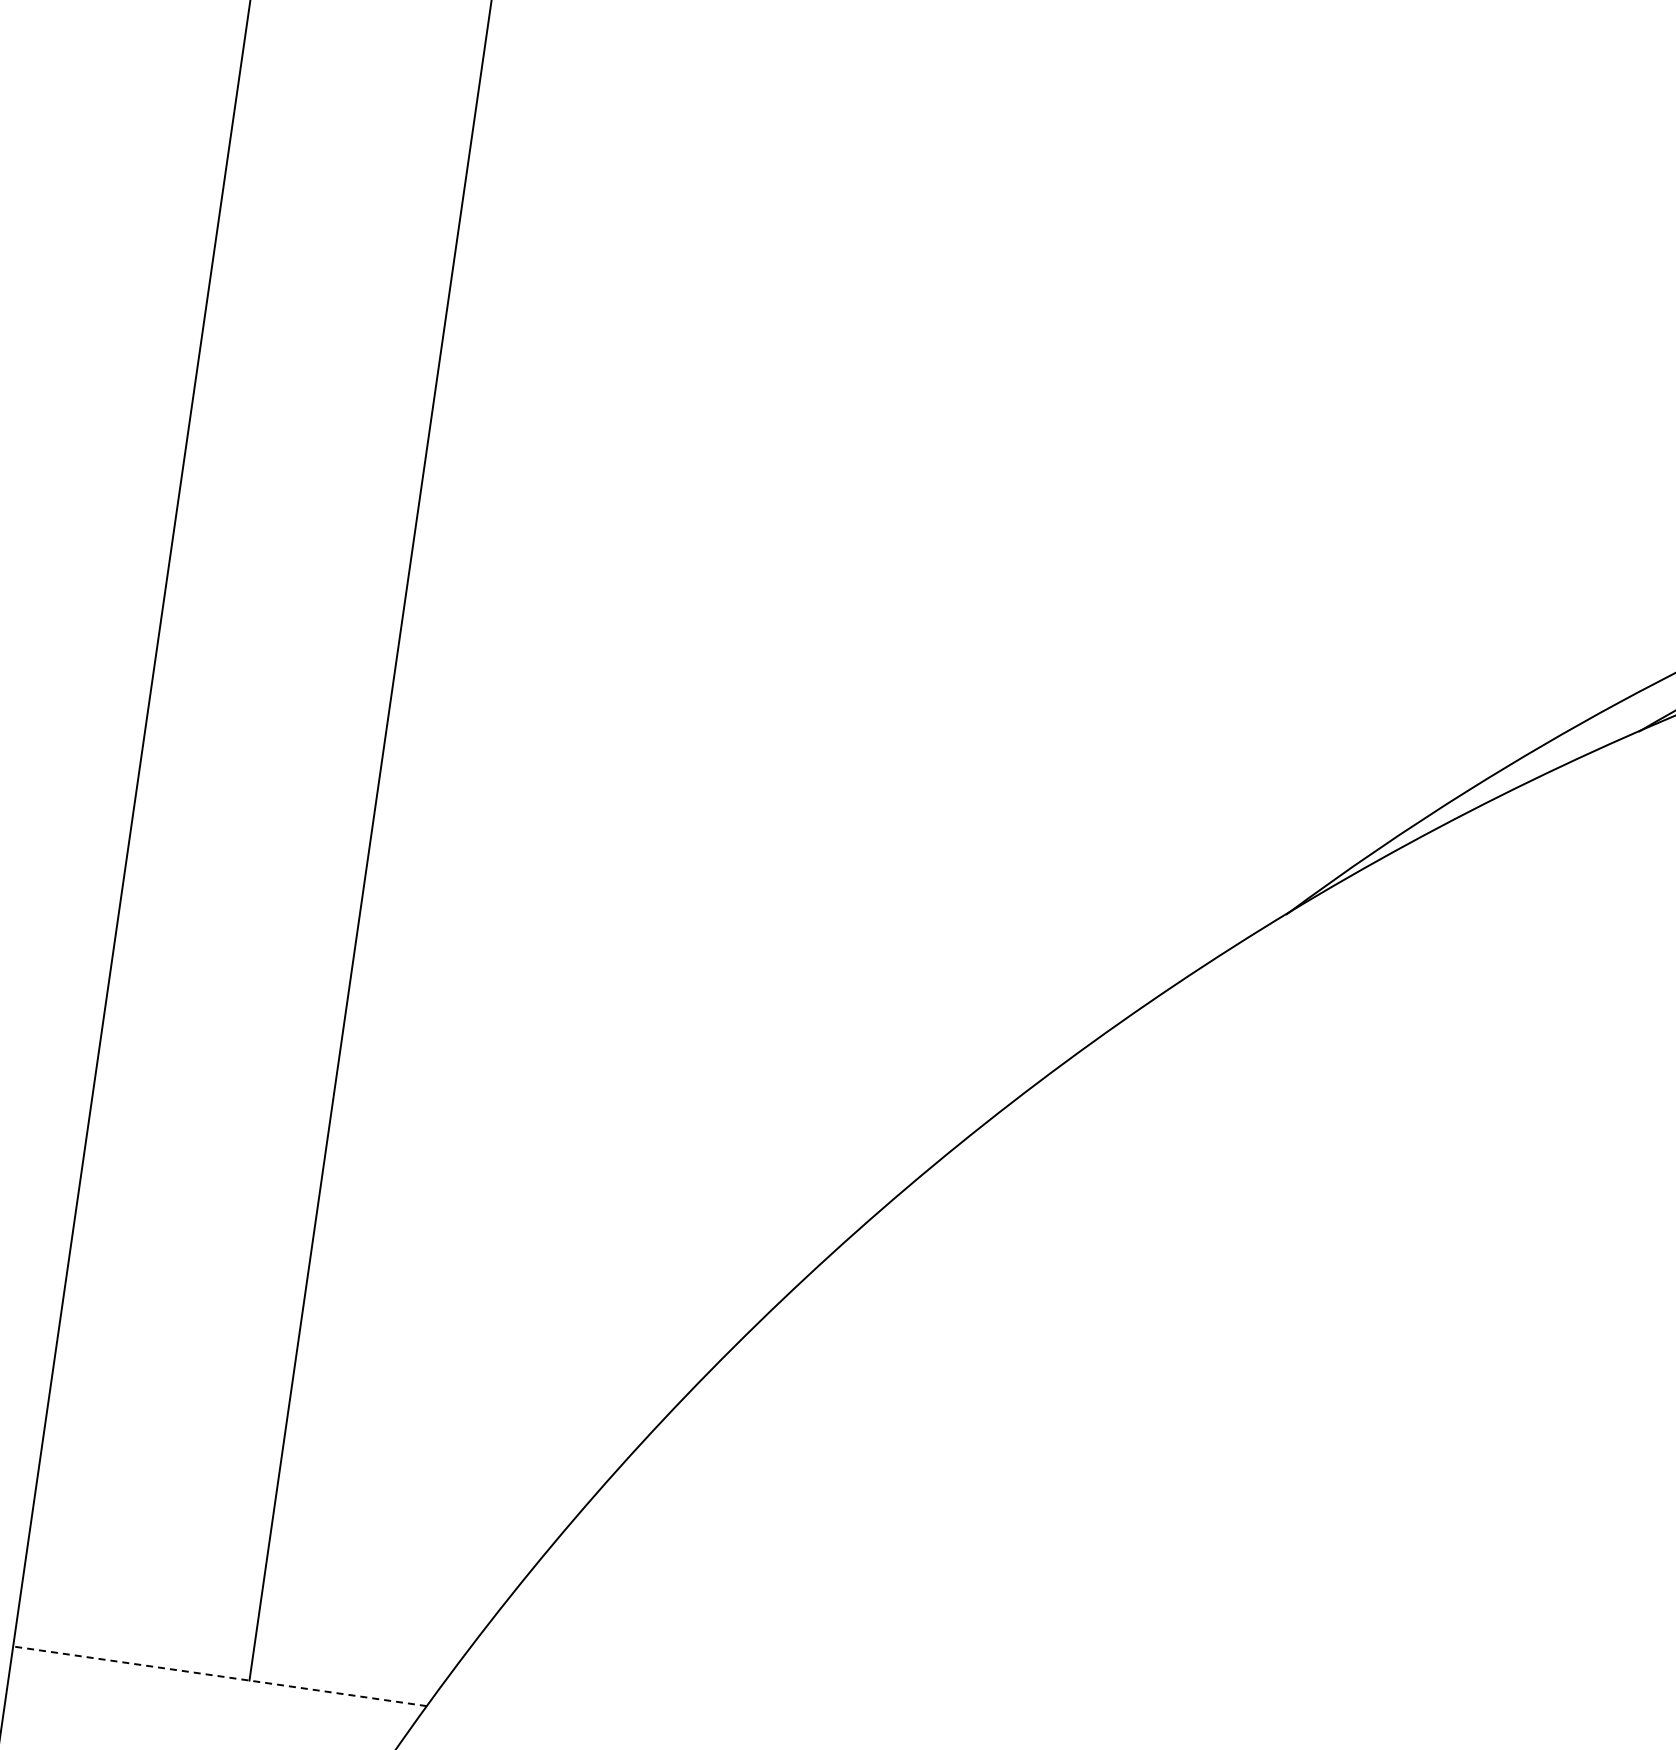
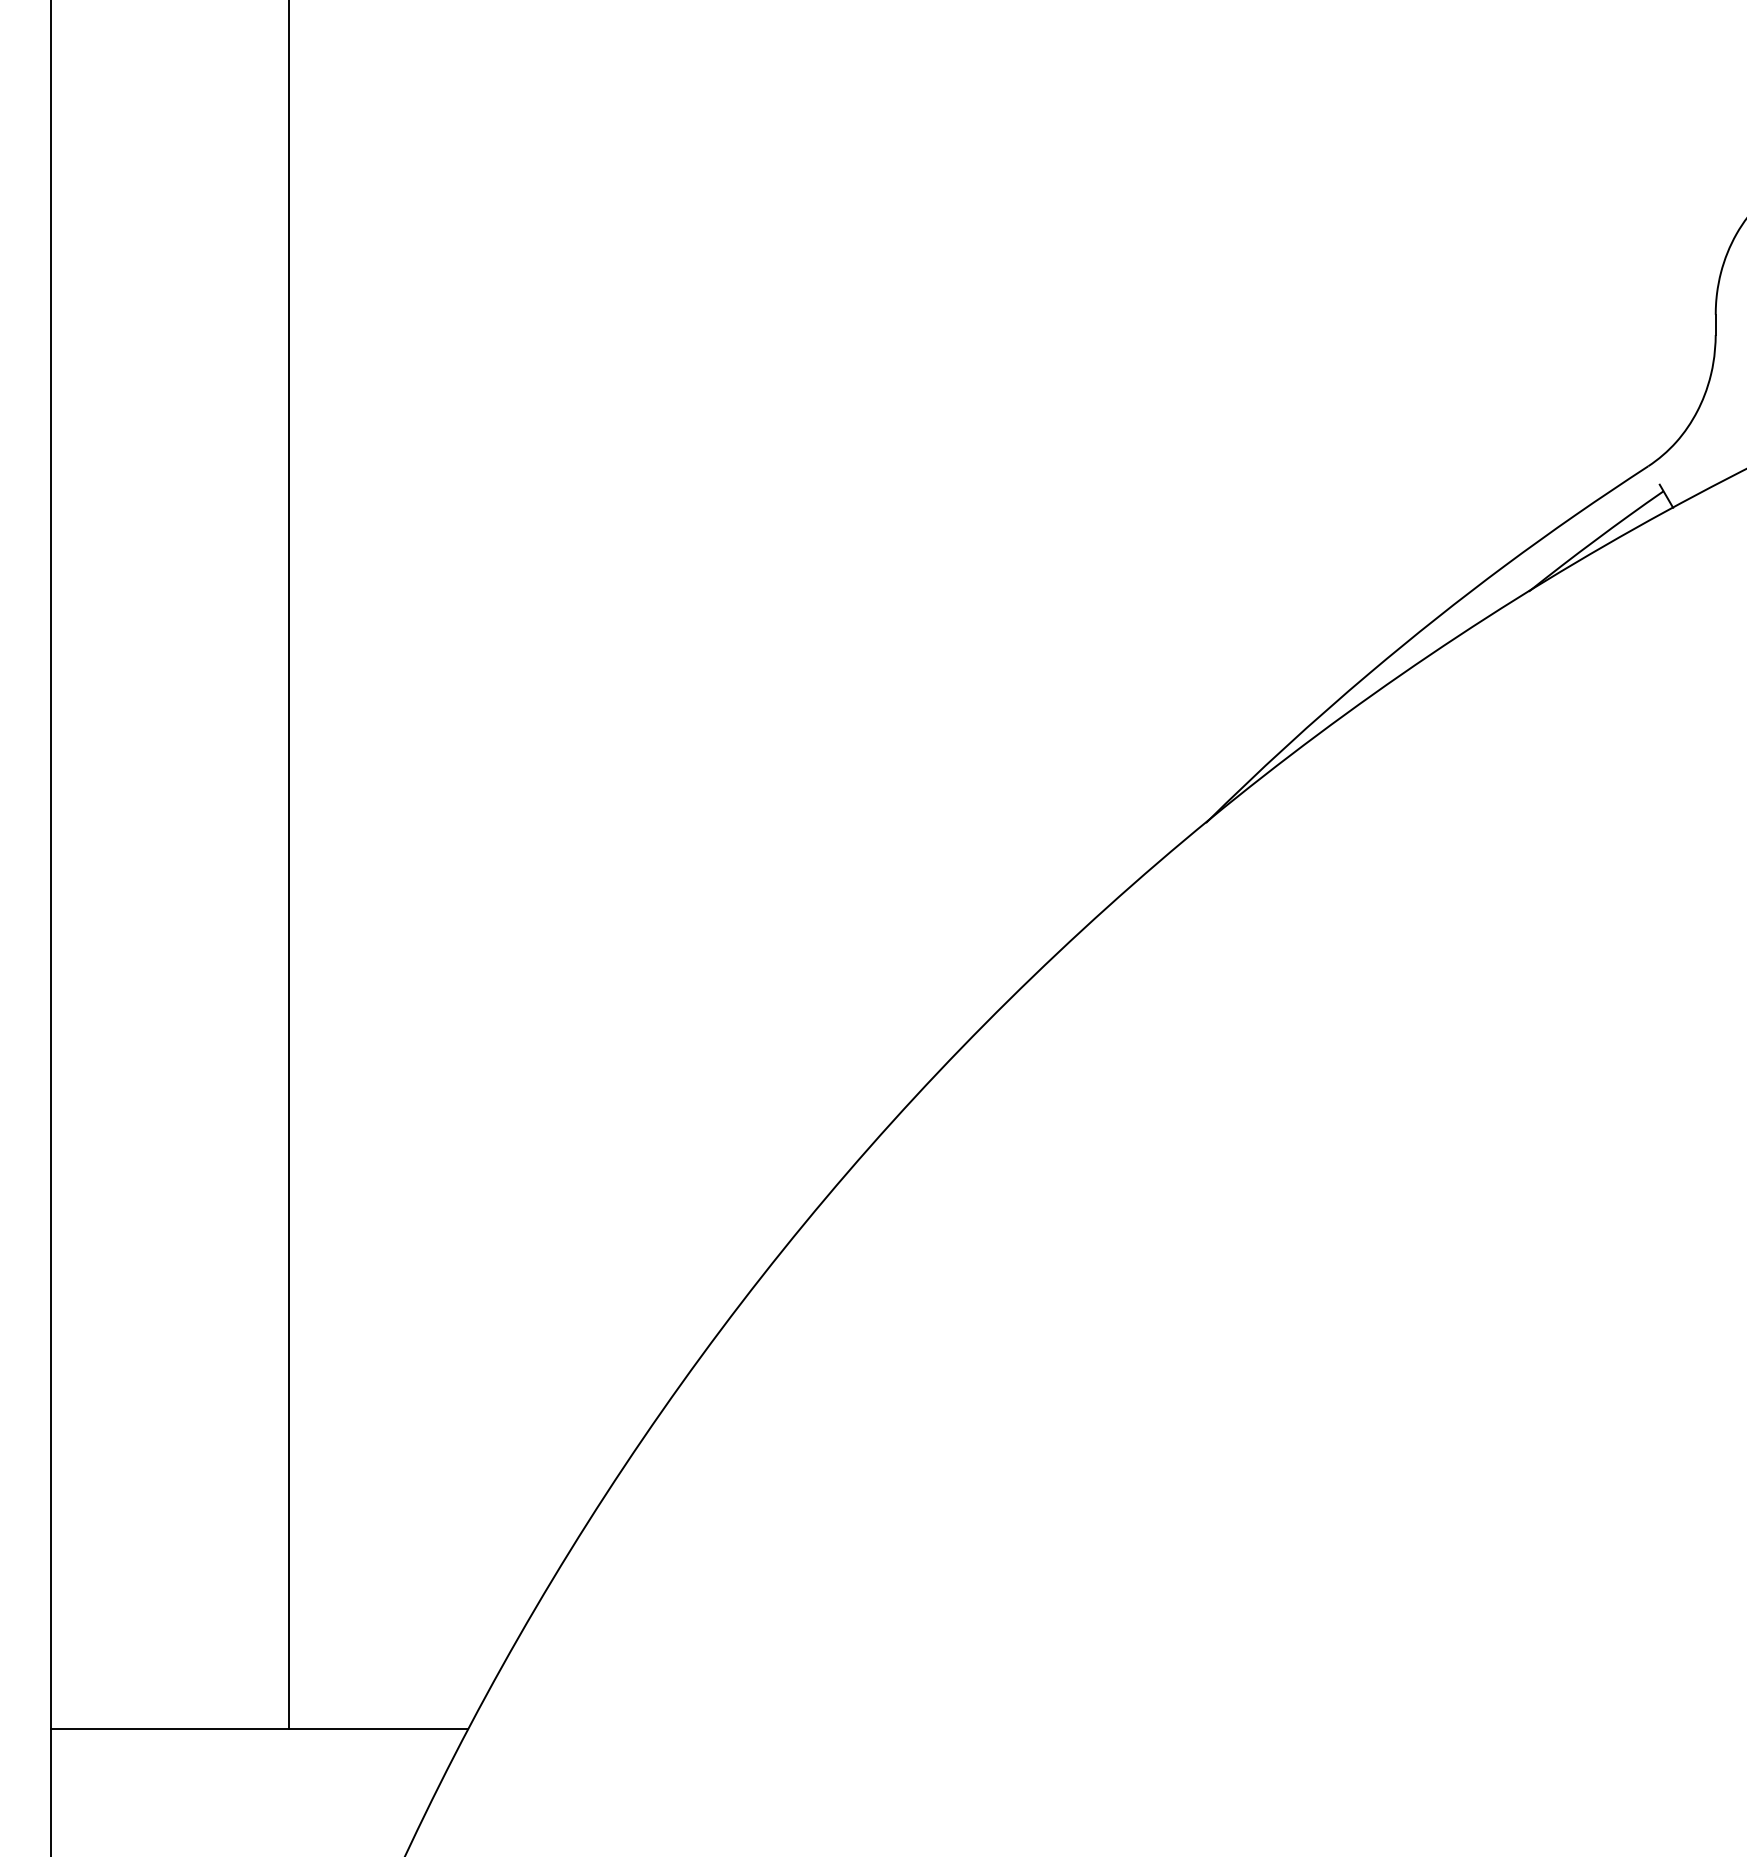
line: (220, 1676) -> (259, 1728), dashed -> solid

